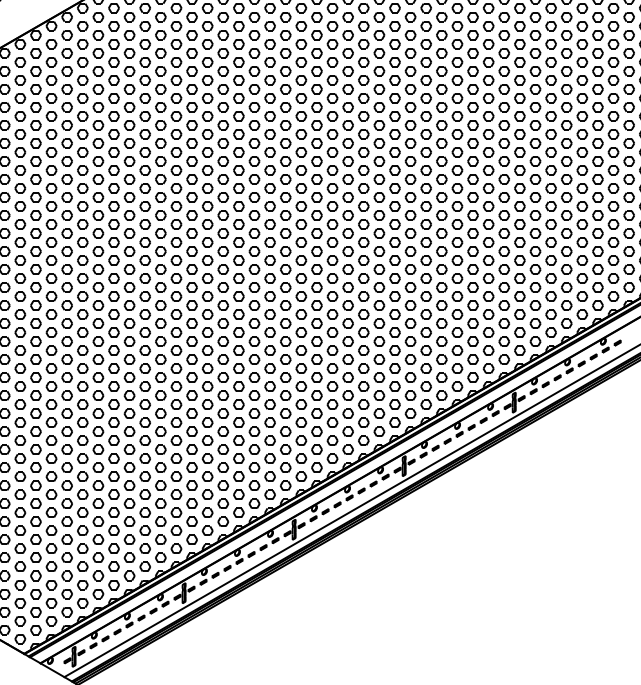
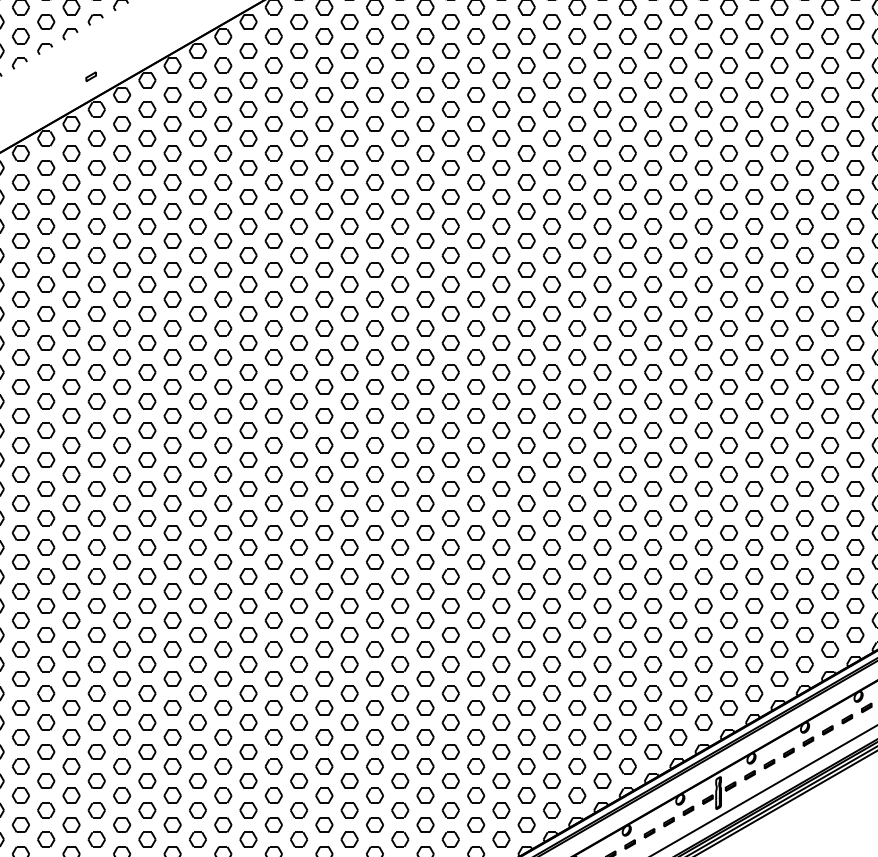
part: (16, 23) -> (90, 75), added

